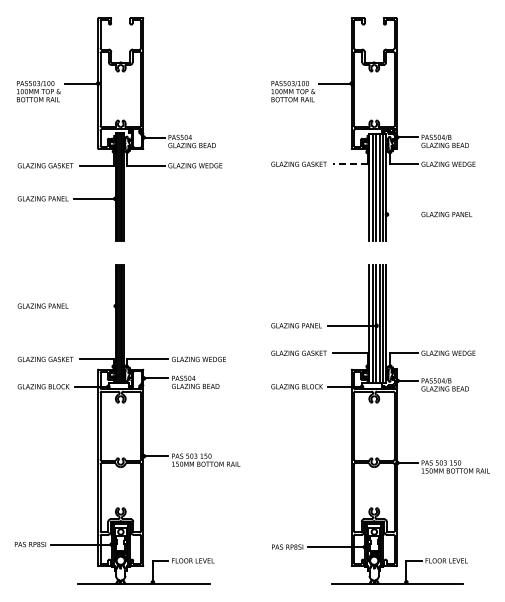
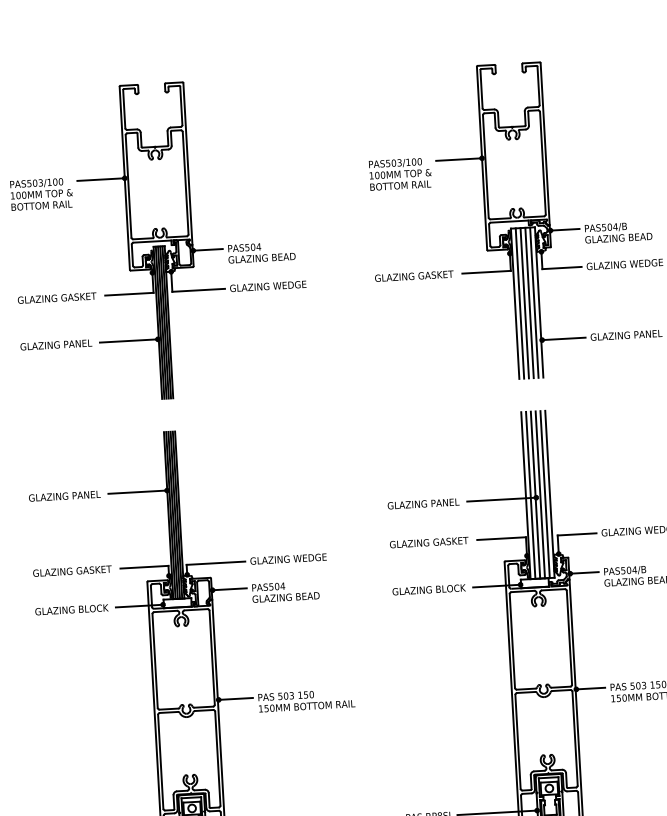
line: (349, 164) -> (485, 272), dashed -> solid
line: (401, 214) -> (562, 338), added
line: (94, 306) -> (137, 492), added

